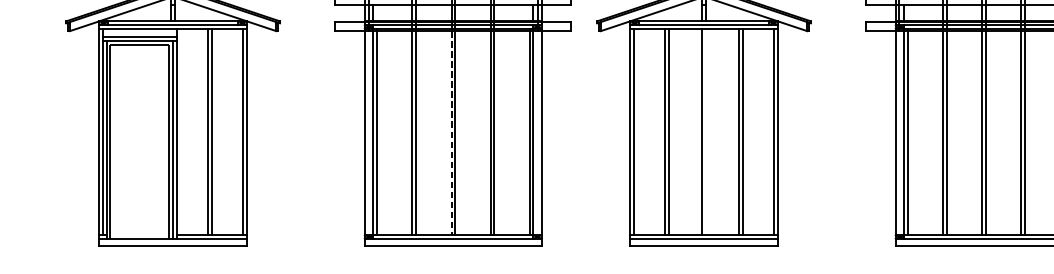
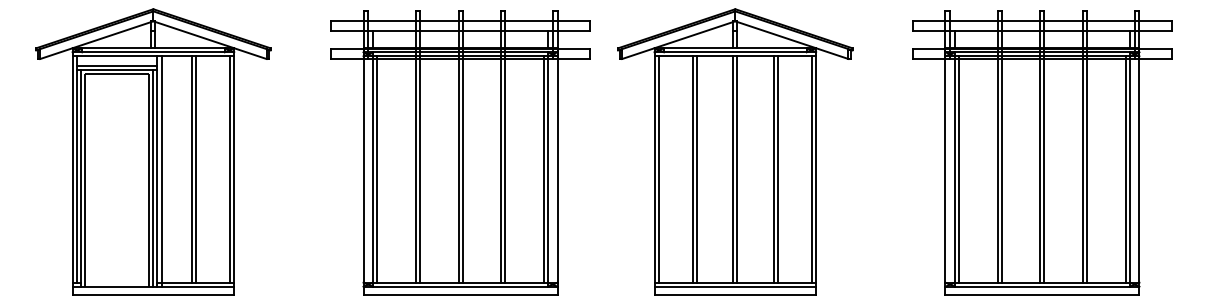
line: (706, 131) -> (737, 169), added
line: (451, 132) -> (458, 170), dashed -> solid
line: (180, 133) -> (161, 171), added

